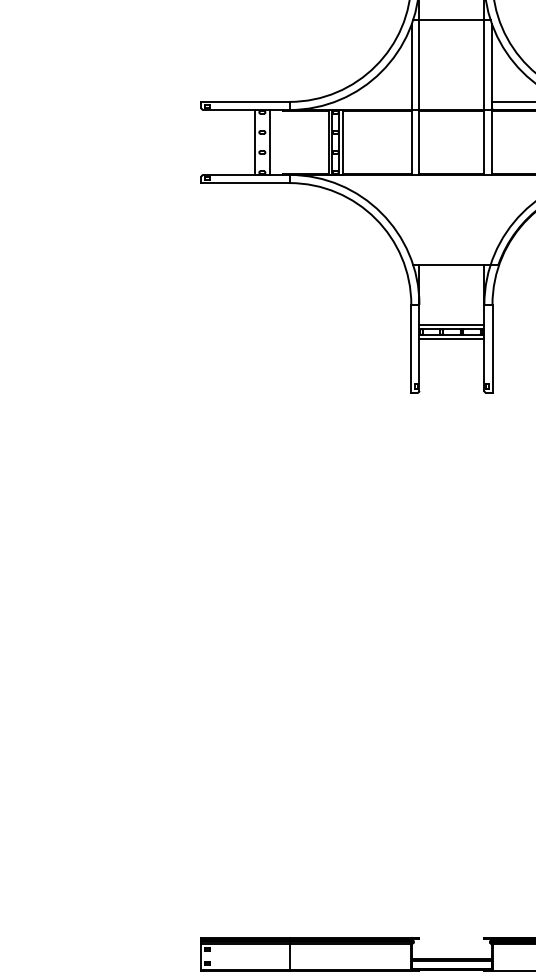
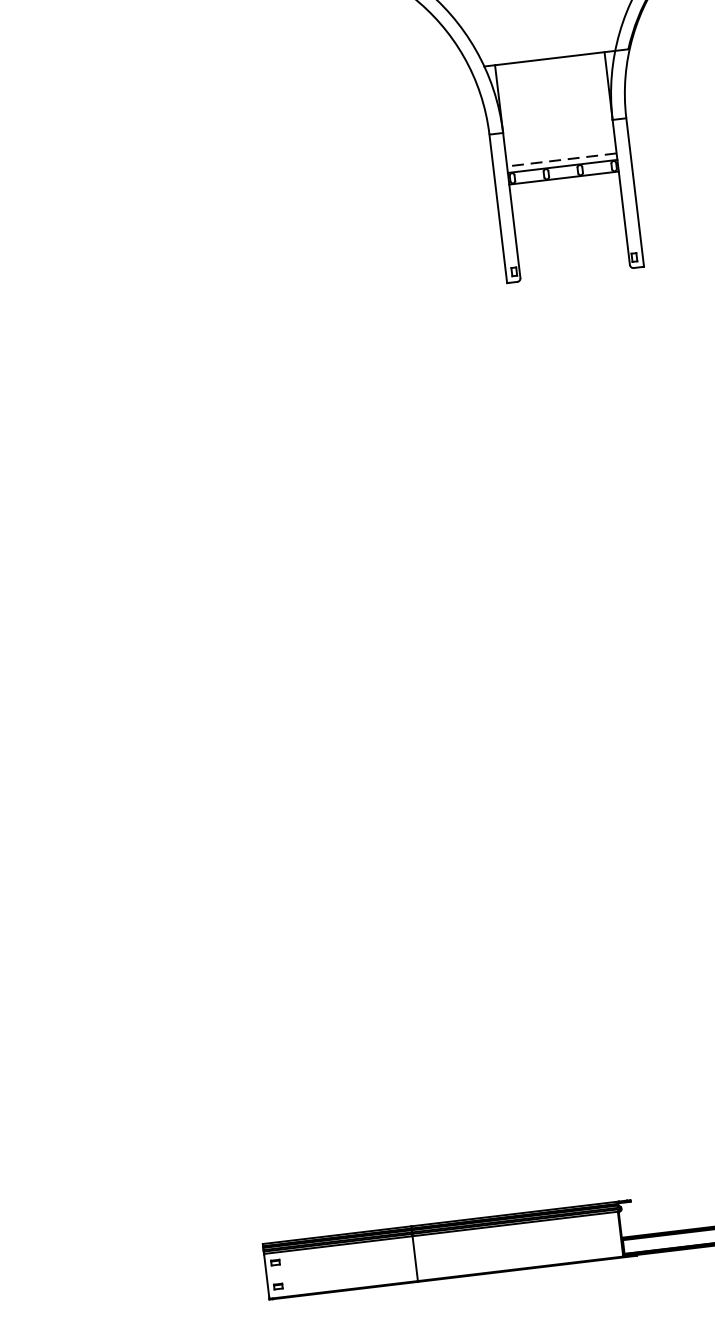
line: (451, 324) -> (561, 159), solid -> dashed
line: (451, 339) -> (564, 184), removed

